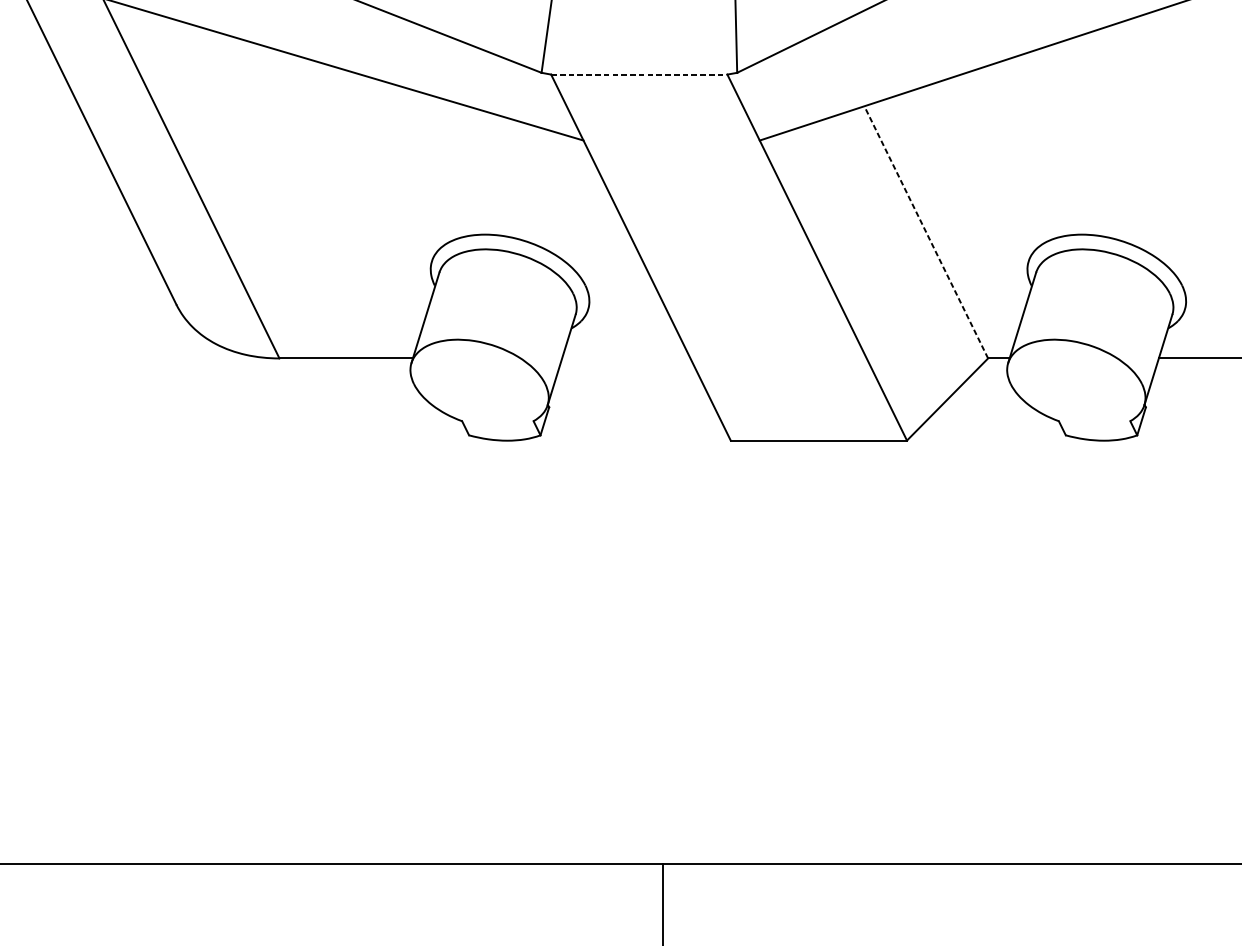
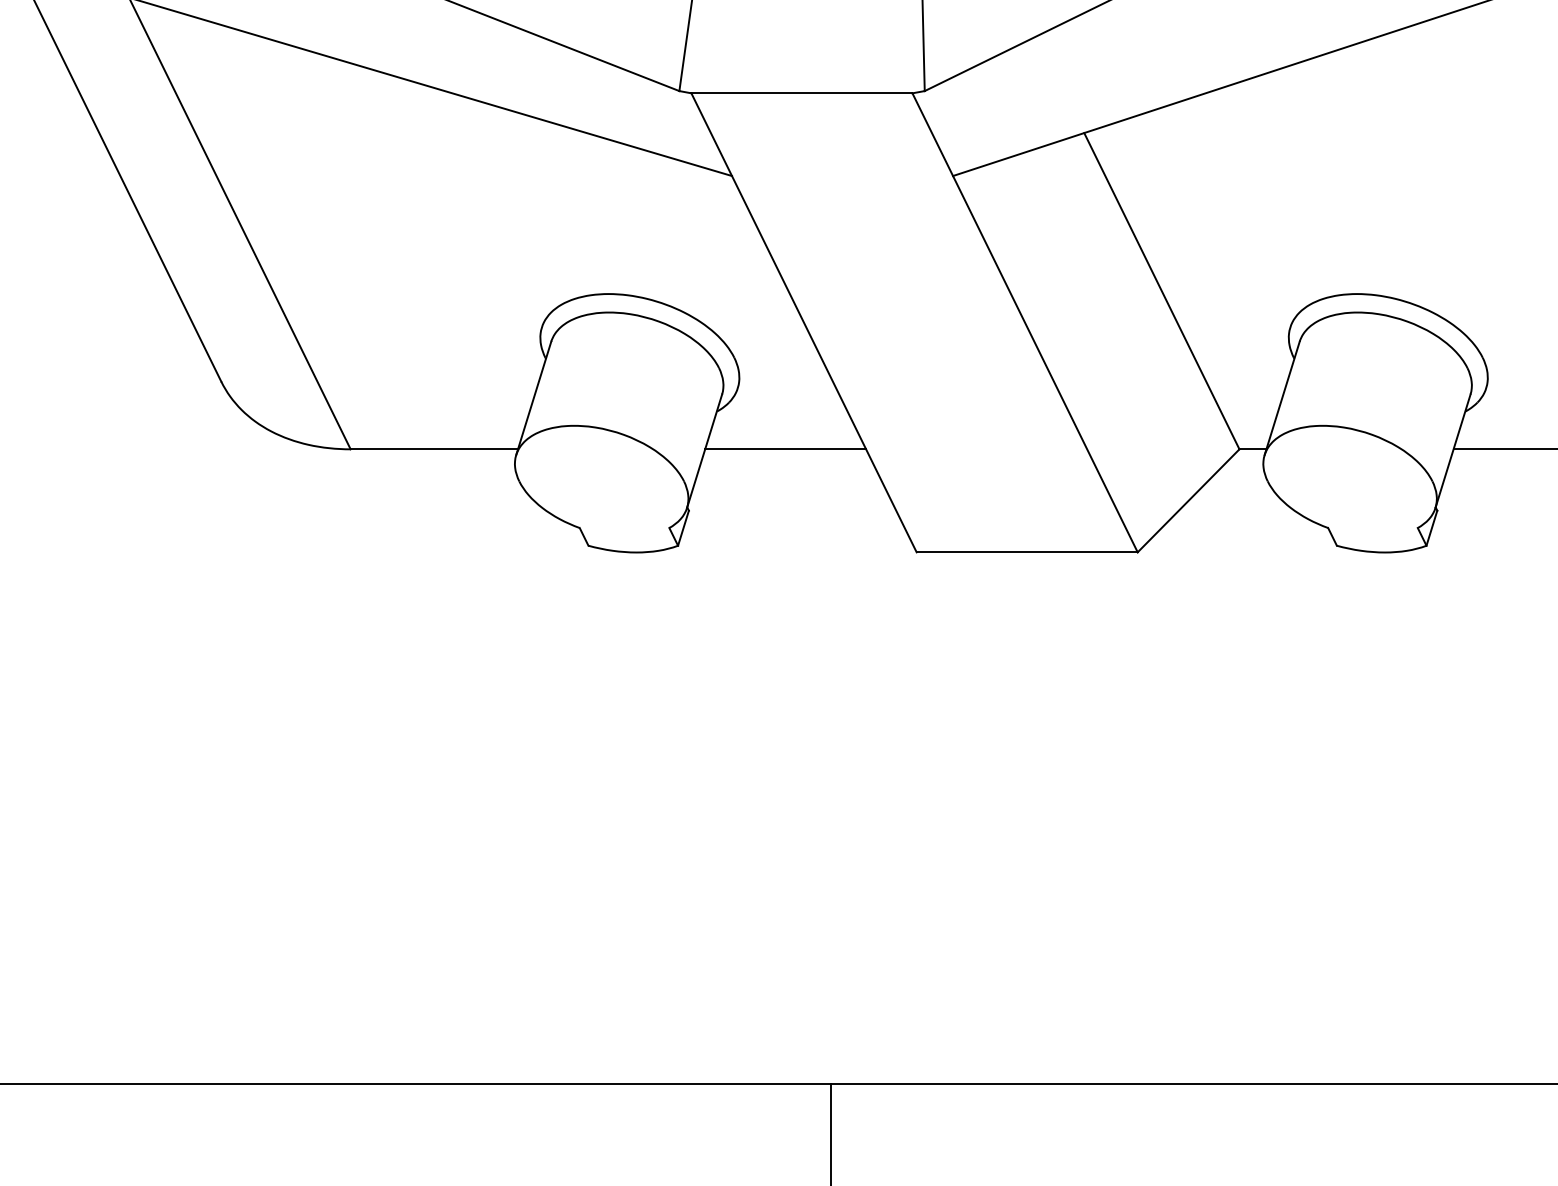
line: (638, 74) -> (801, 93), dashed -> solid
line: (925, 231) -> (1161, 290), dashed -> solid
line: (626, 358) -> (785, 449), added

